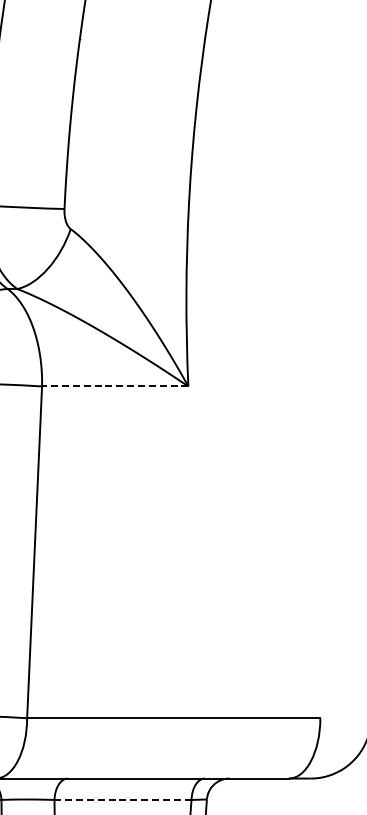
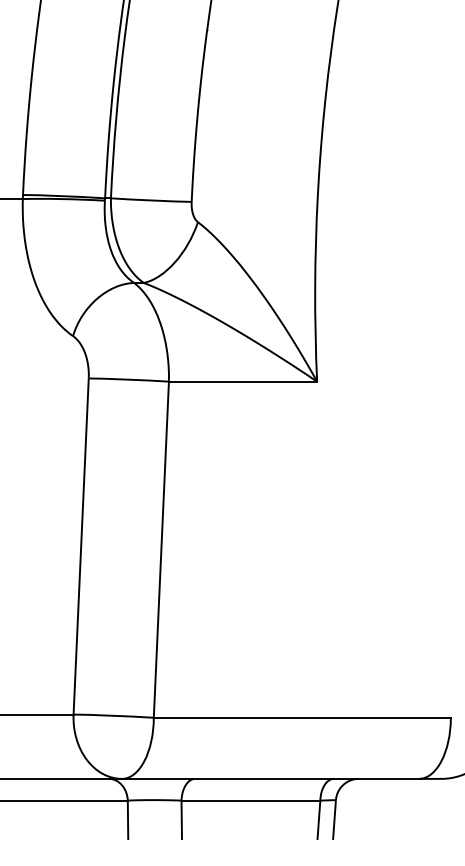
line: (114, 386) -> (242, 381), dashed -> solid
line: (122, 799) -> (250, 800), dashed -> solid

